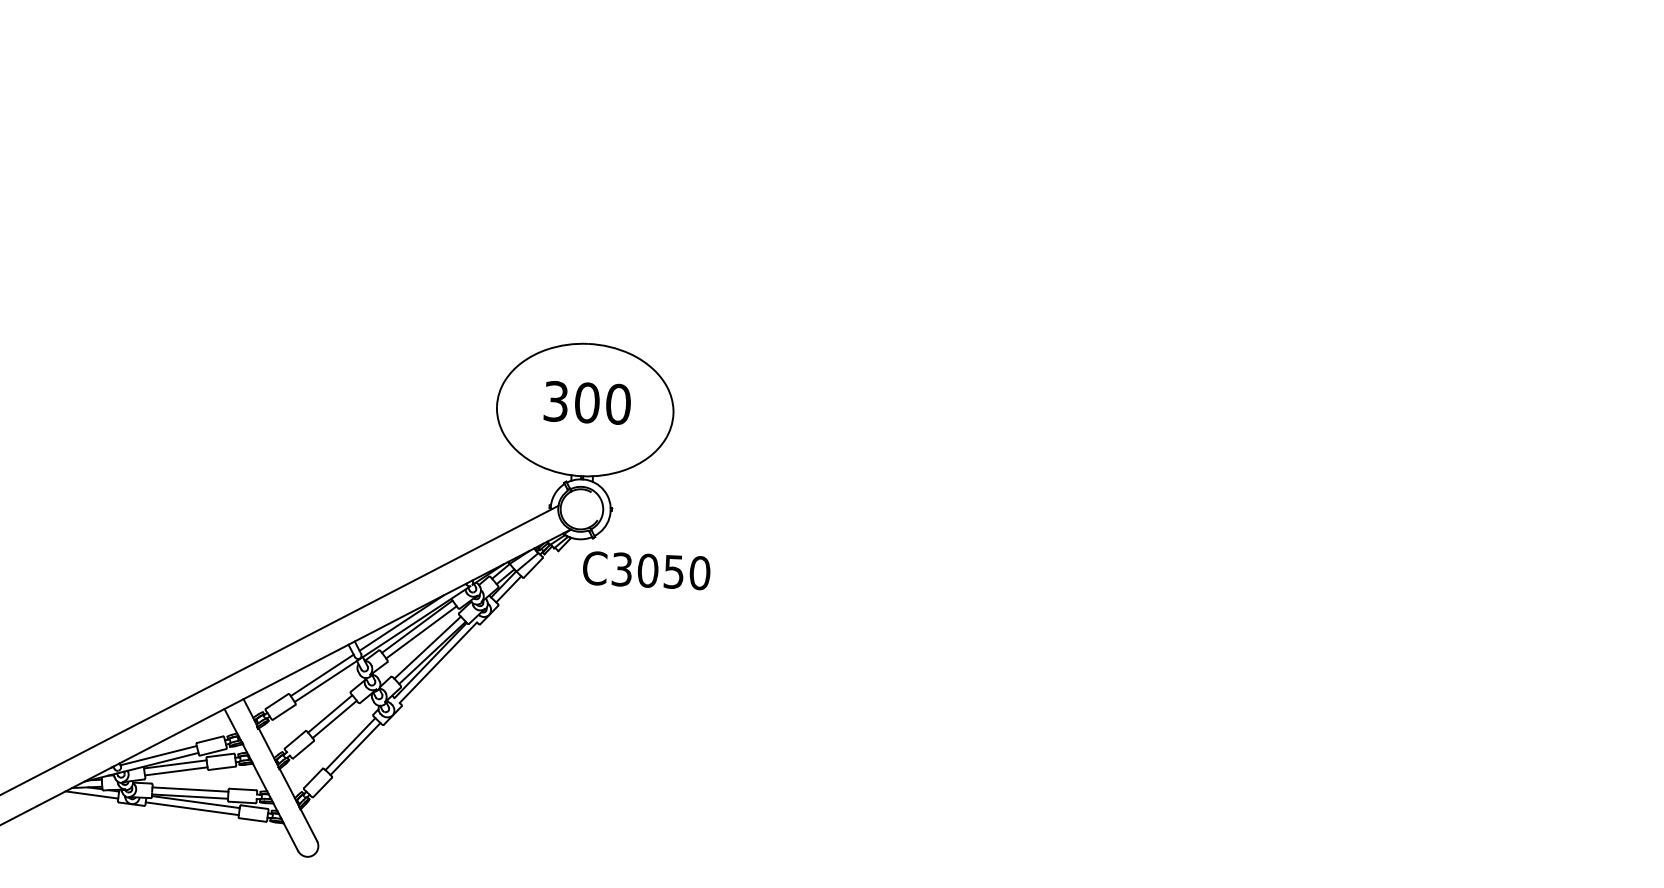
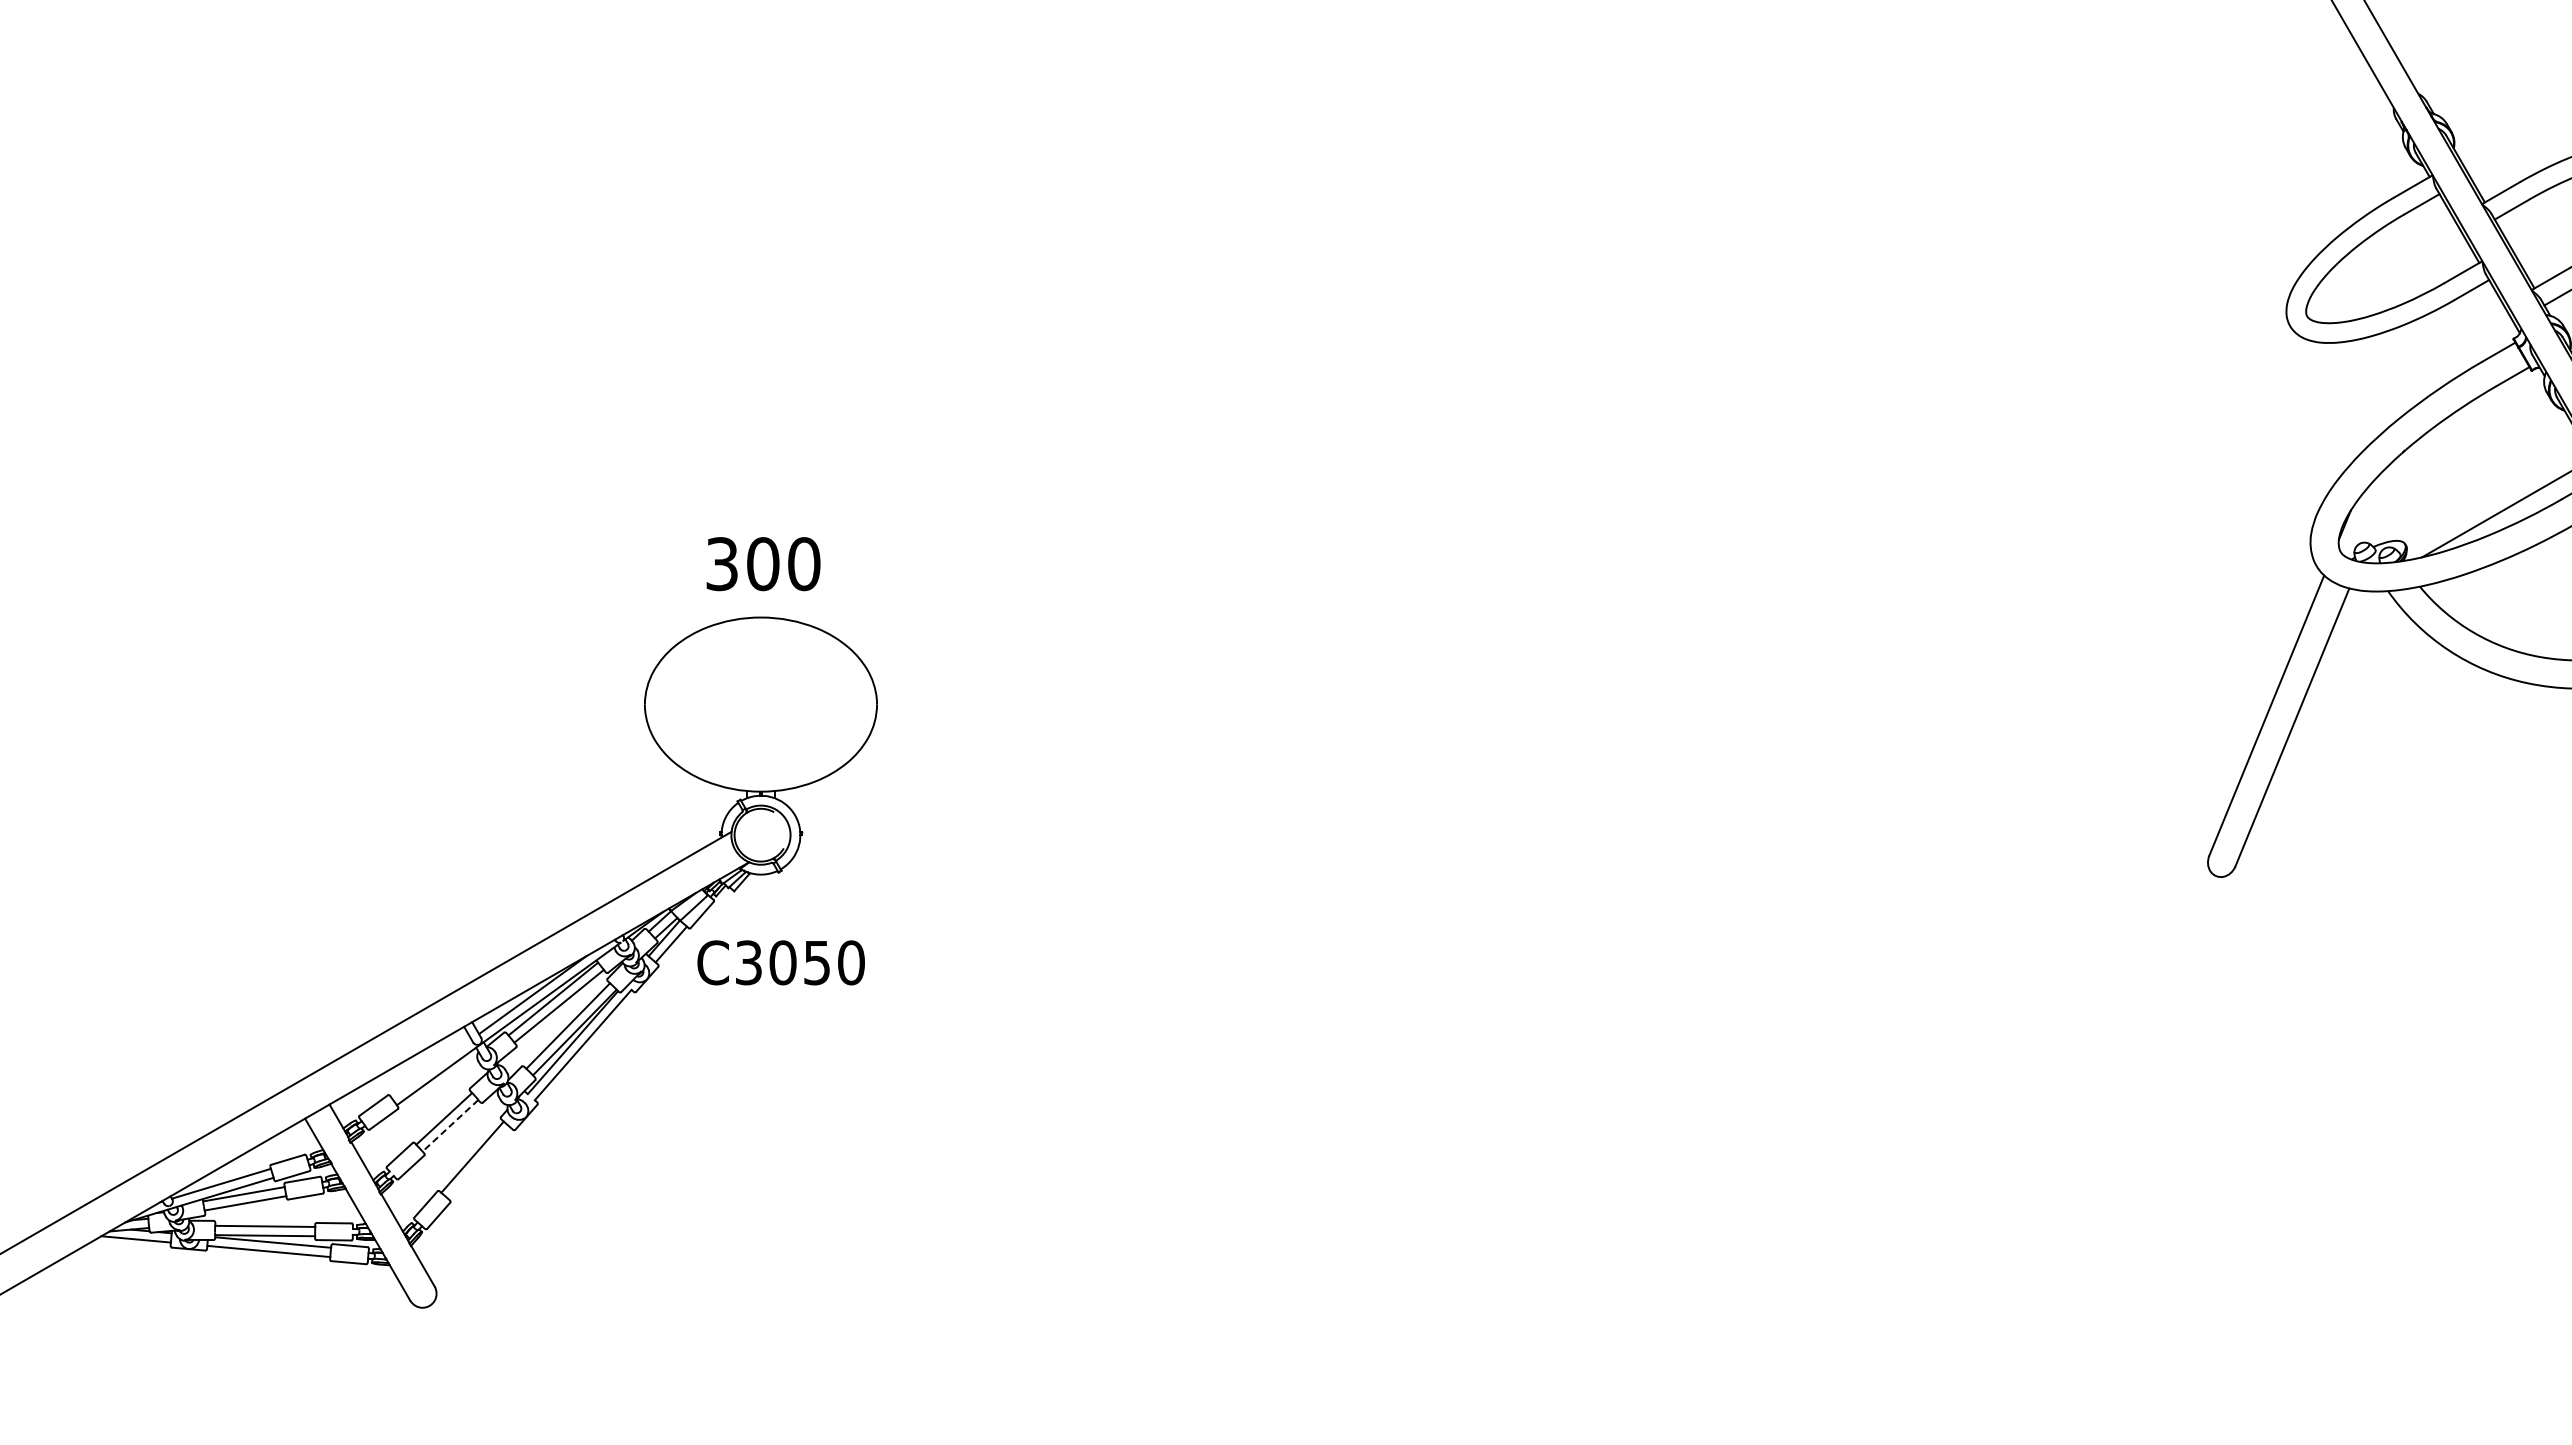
text: (587, 403) -> (763, 564), moved
text: (646, 570) -> (780, 962), moved
line: (322, 675) -> (431, 1068), removed
line: (334, 719) -> (450, 1125), solid -> dashed
line: (355, 748) -> (479, 1162), removed

